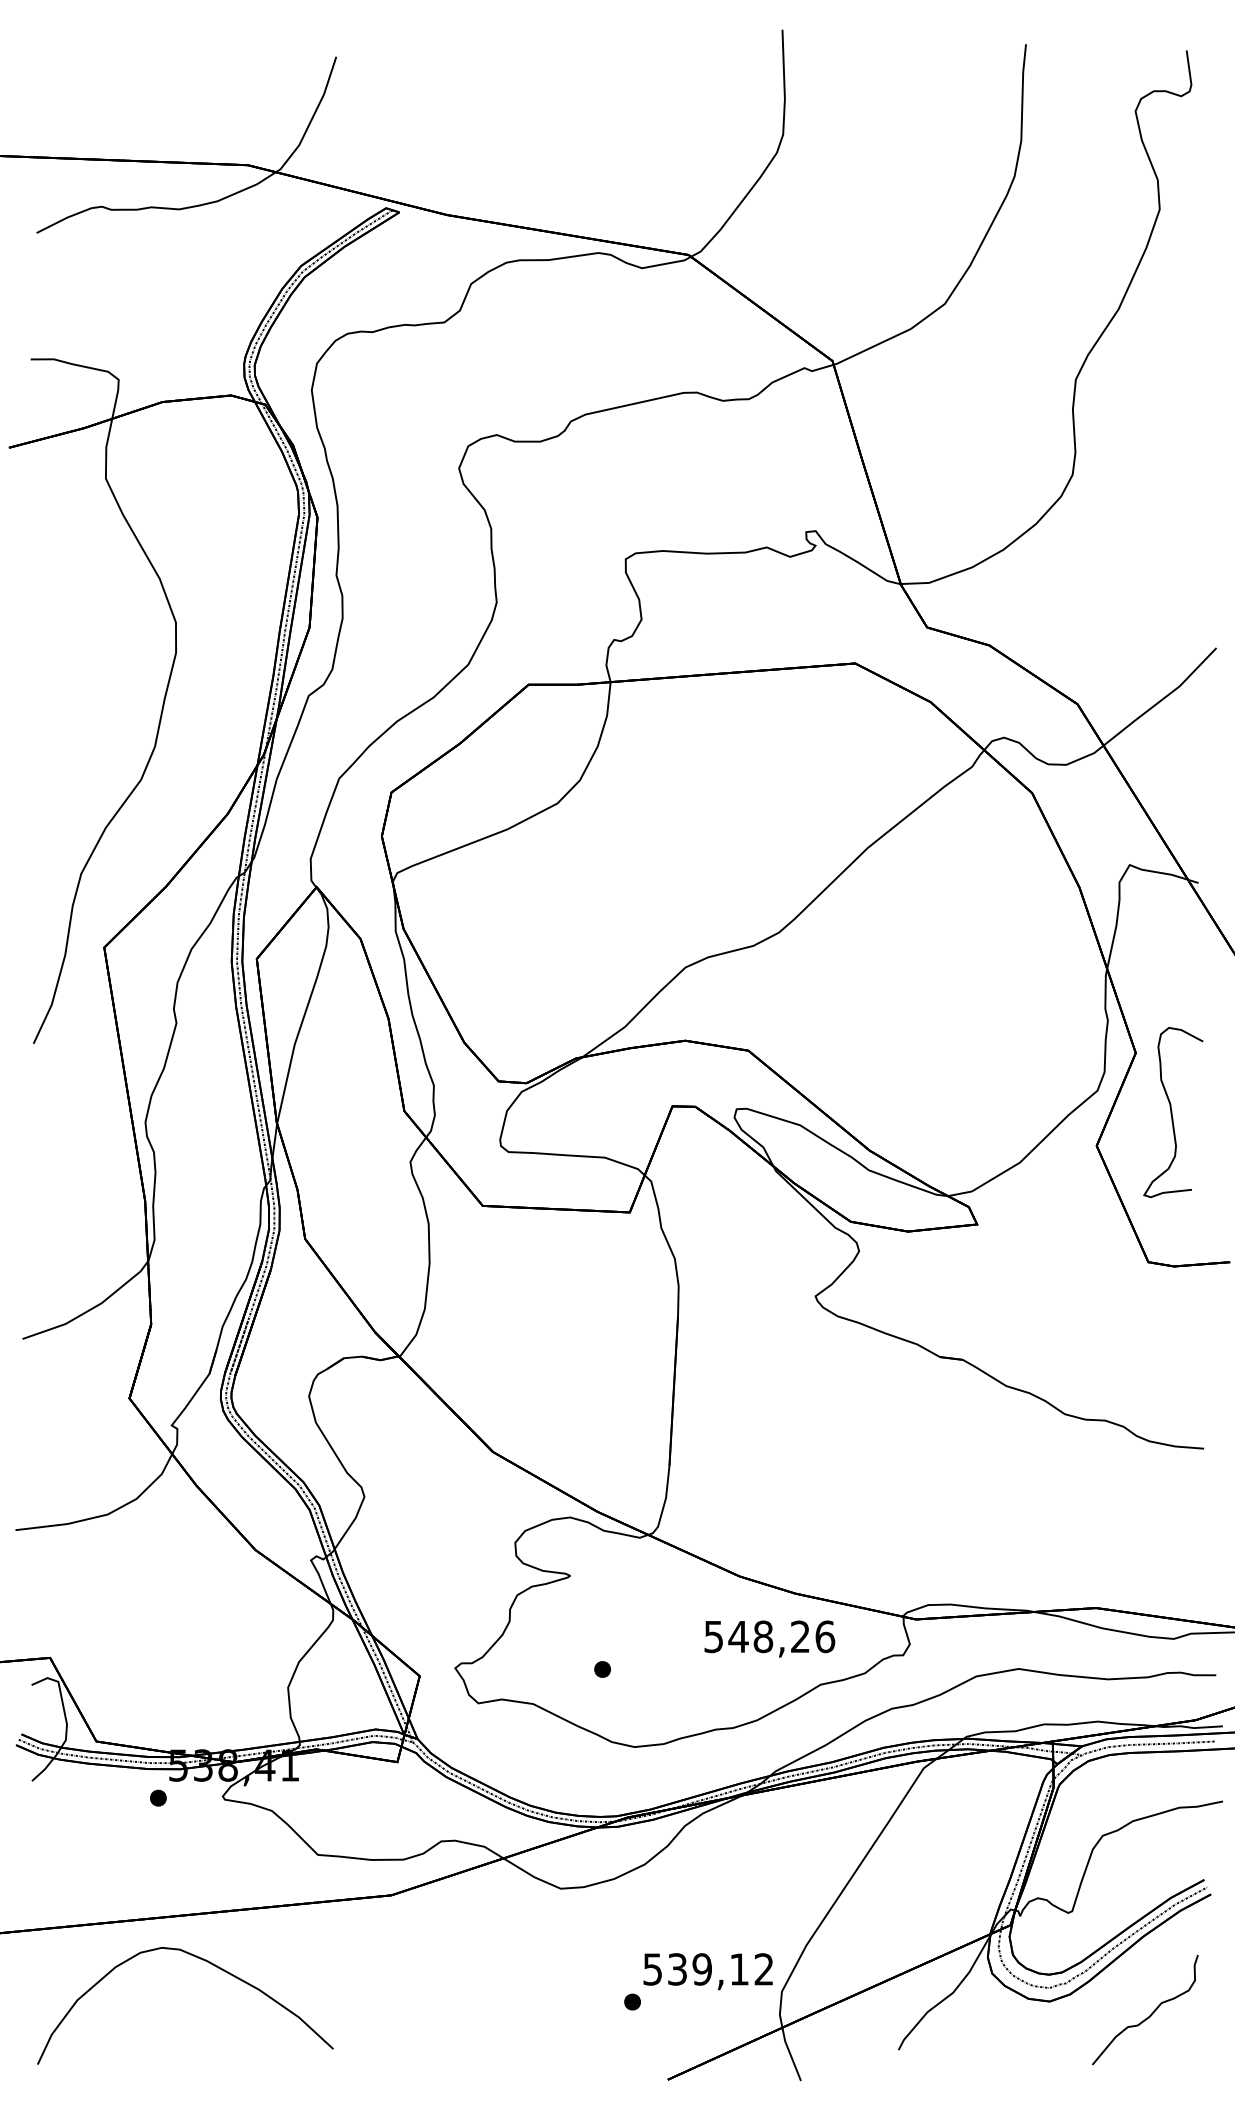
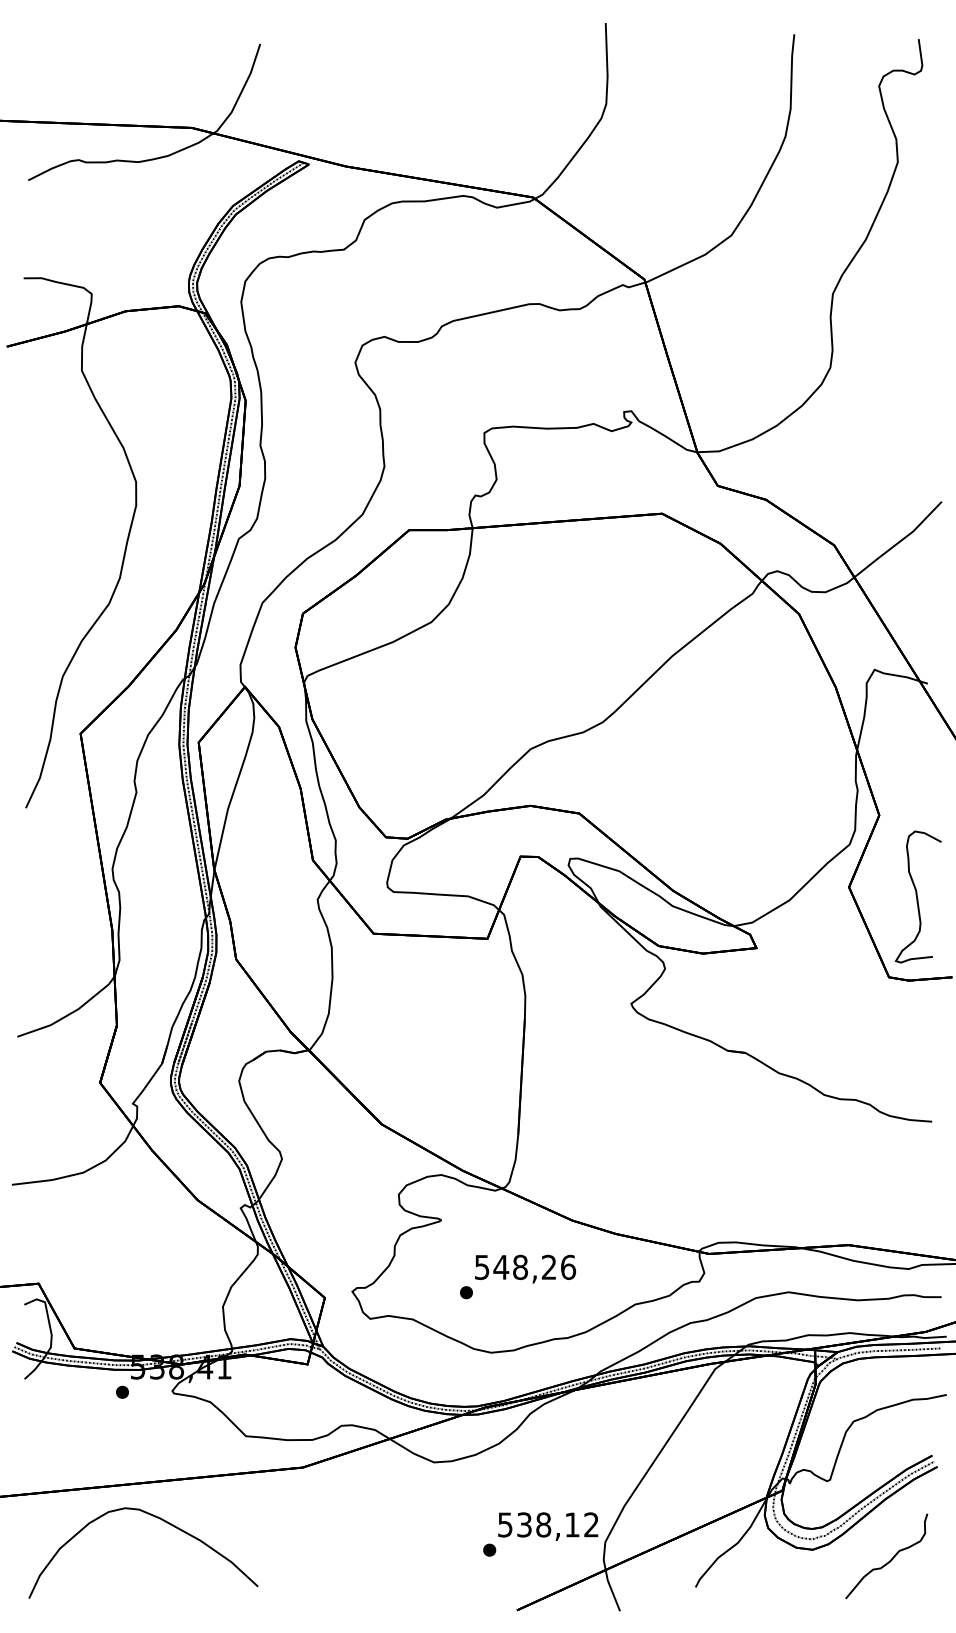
curve: (1172, 1112) -> (917, 897), moved
text: (769, 1638) -> (525, 1268), moved
text: (702, 1969) -> (543, 1524), 539,12 -> 538,12

